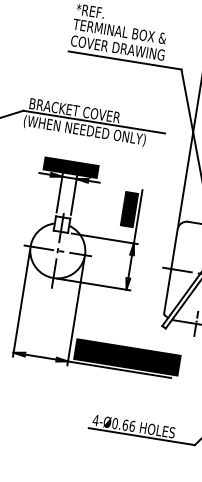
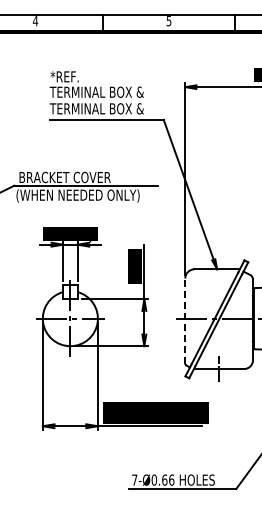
text: (116, 47) -> (96, 108), COVER DRAWING -> TERMINAL BOX &
line: (171, 271) -> (185, 321), solid -> dashed
text: (95, 419) -> (134, 479), 4-Ø0.66 -> 7-Ø0.66

